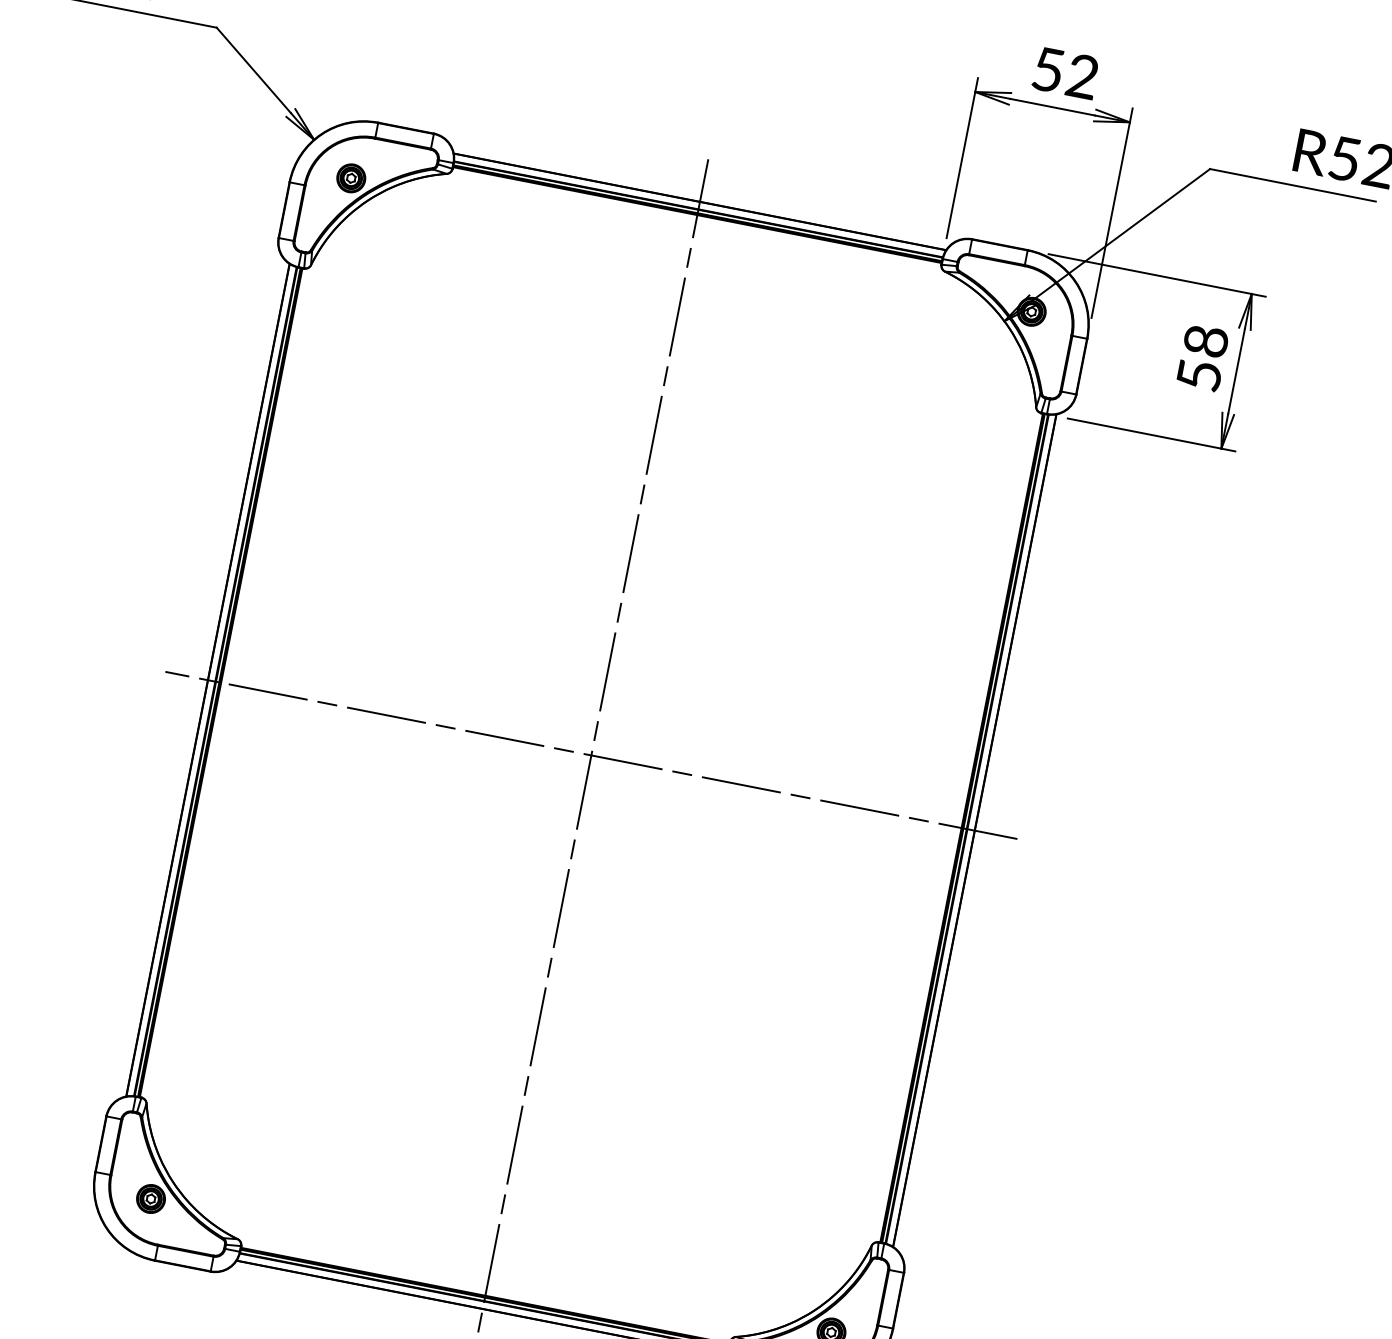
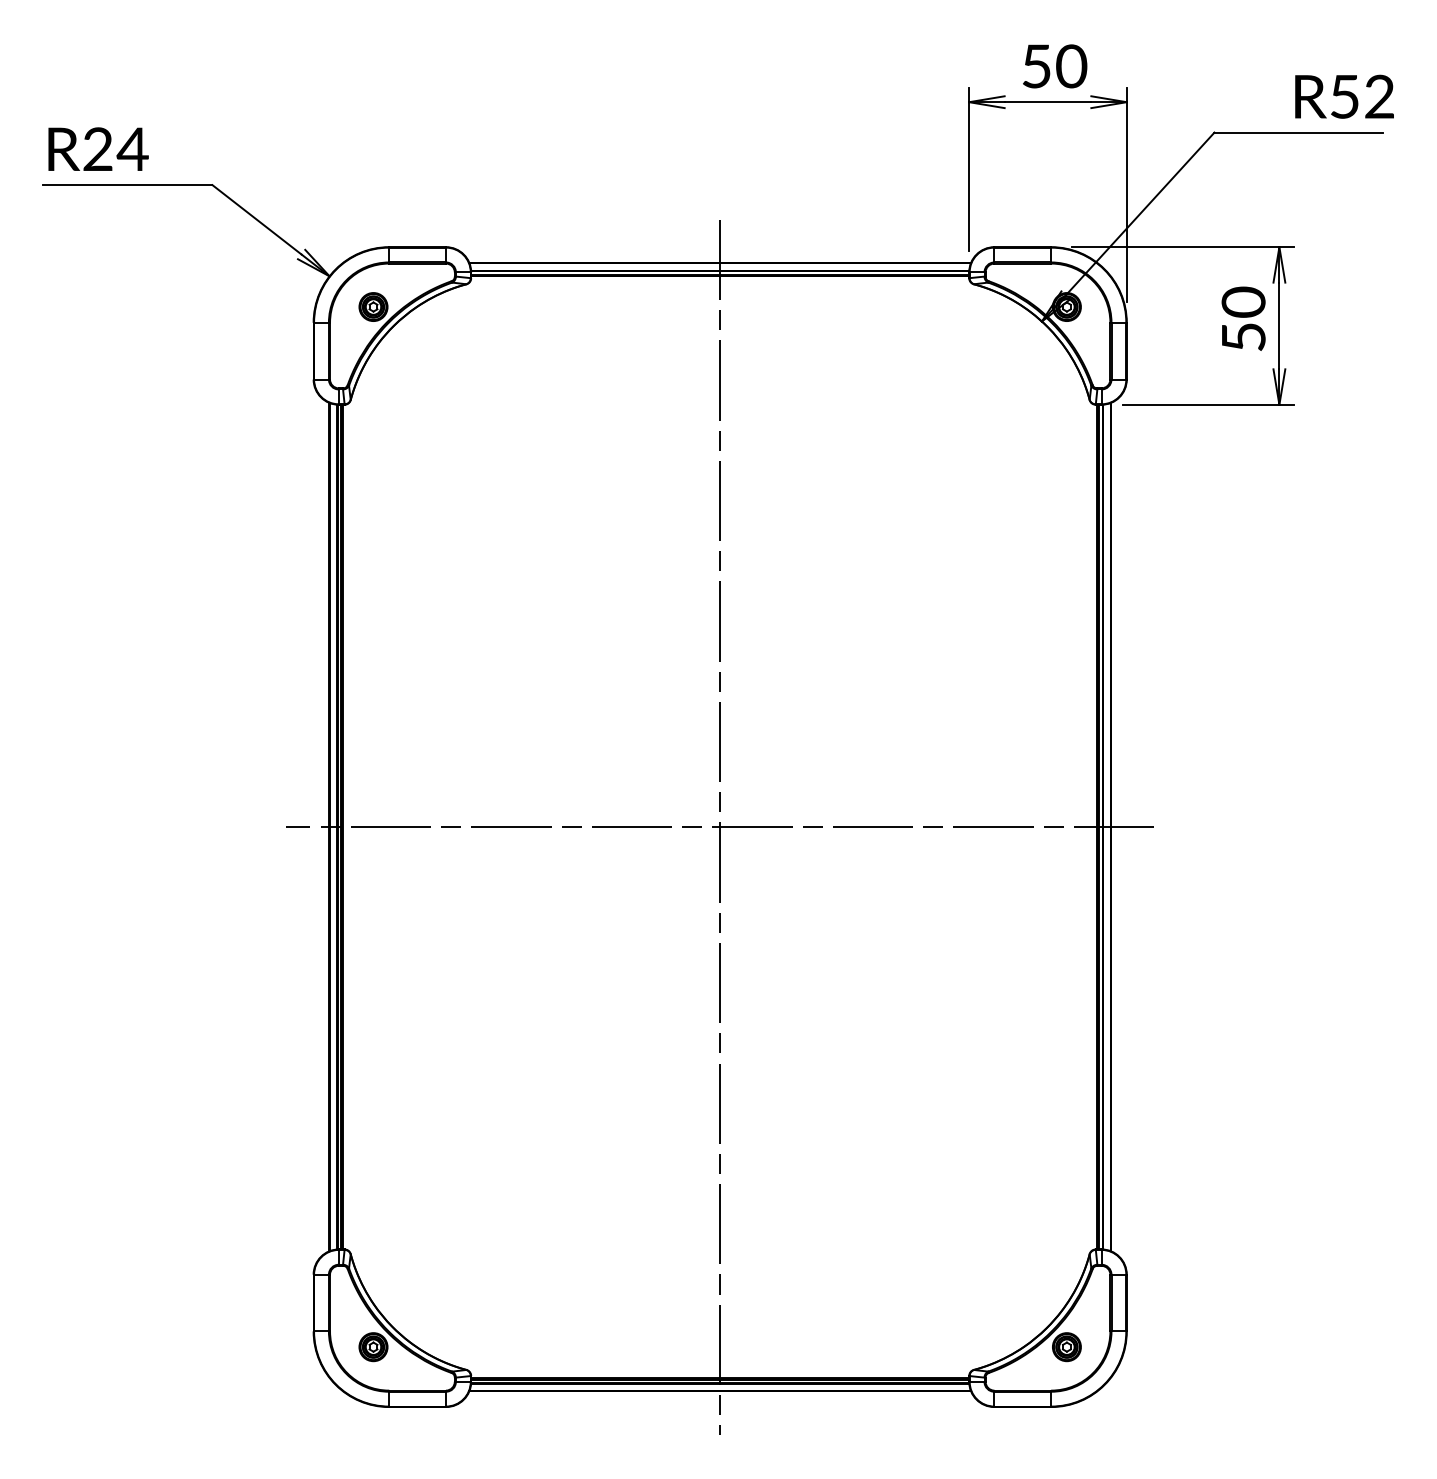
text: (1082, 76) -> (1071, 66), 52 -> 50
text: (1206, 340) -> (1243, 301), 58 -> 50

